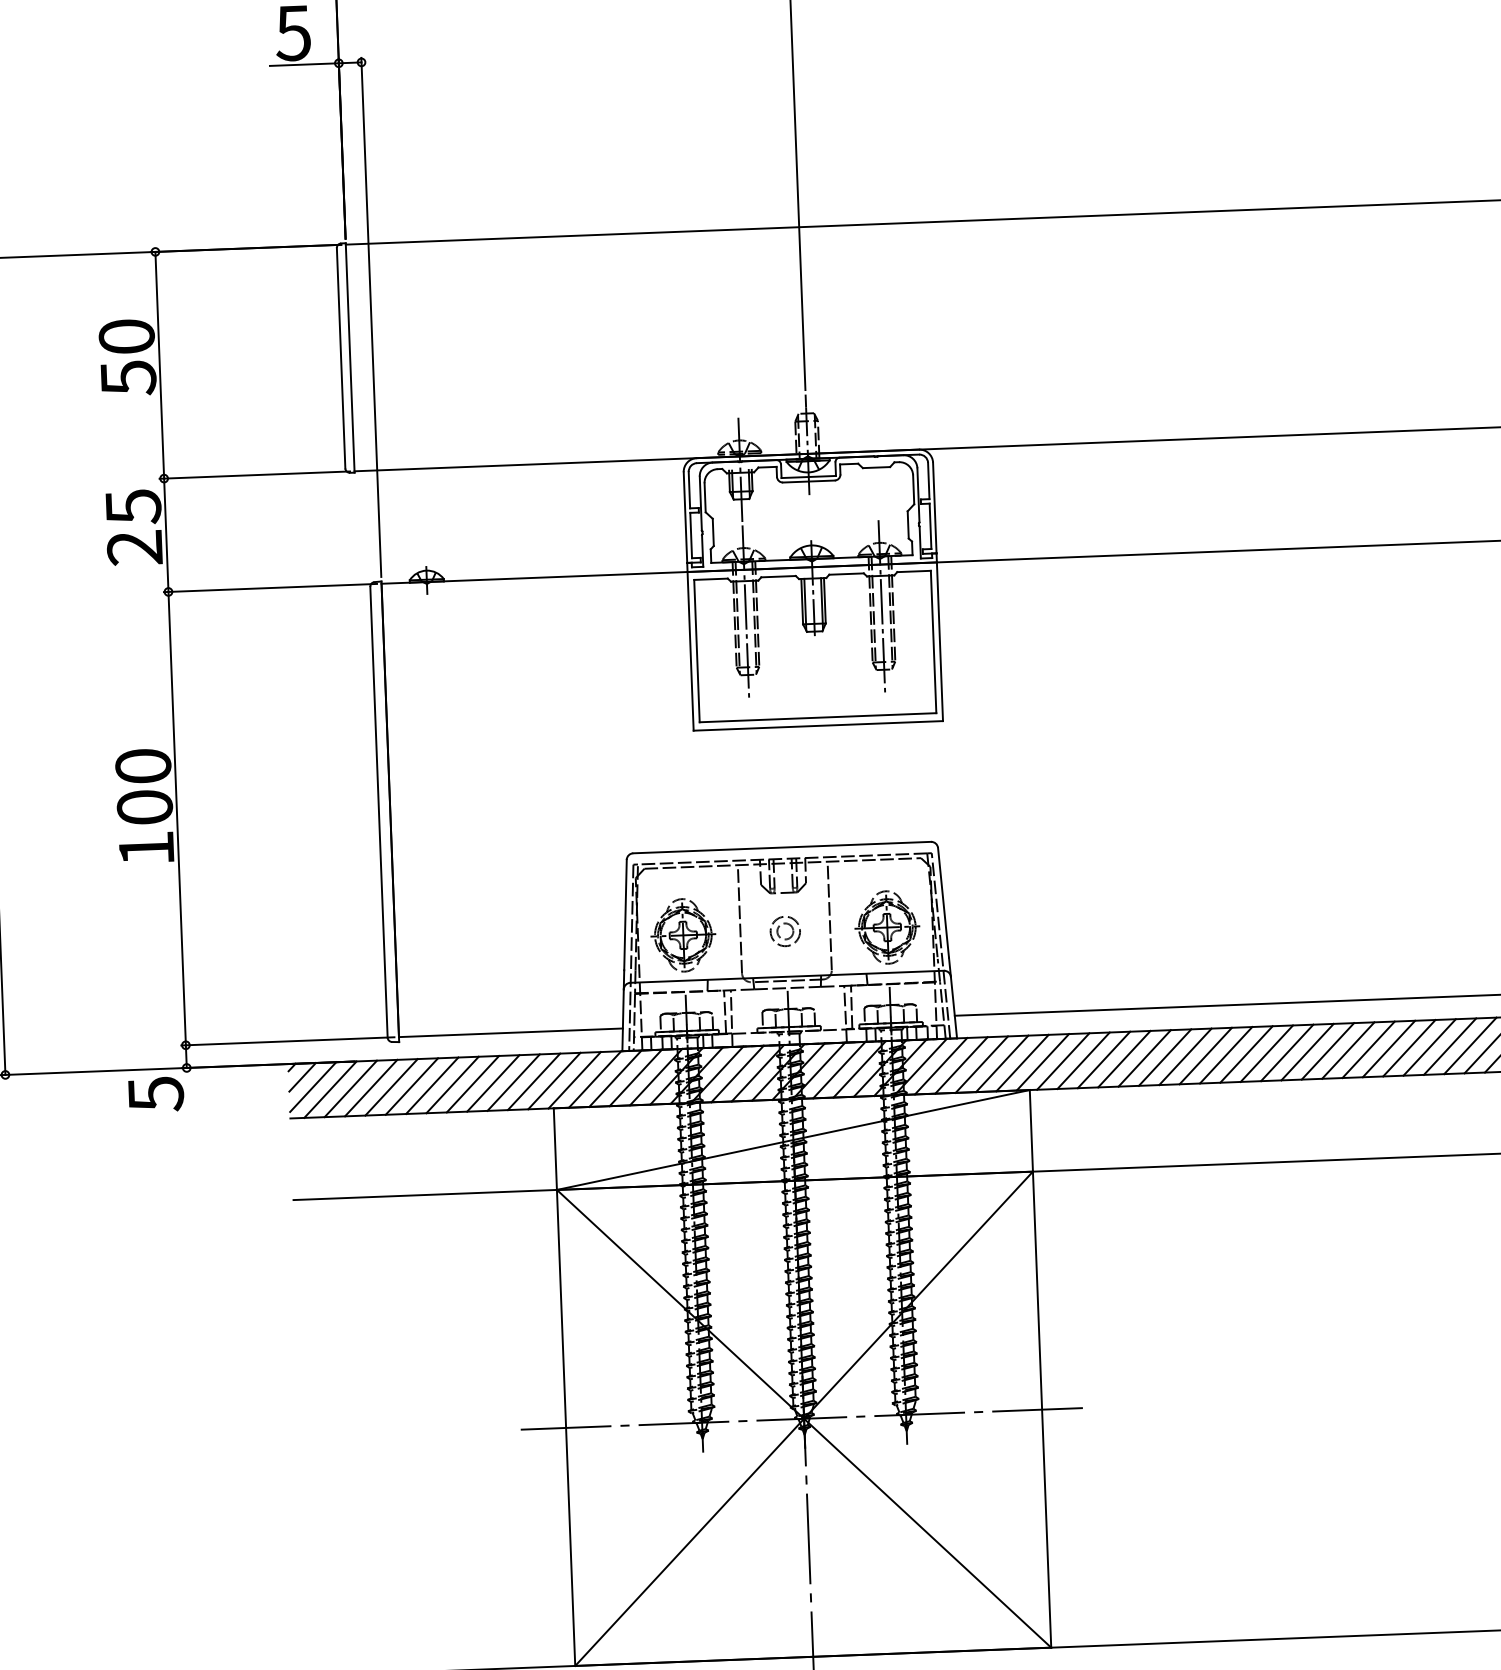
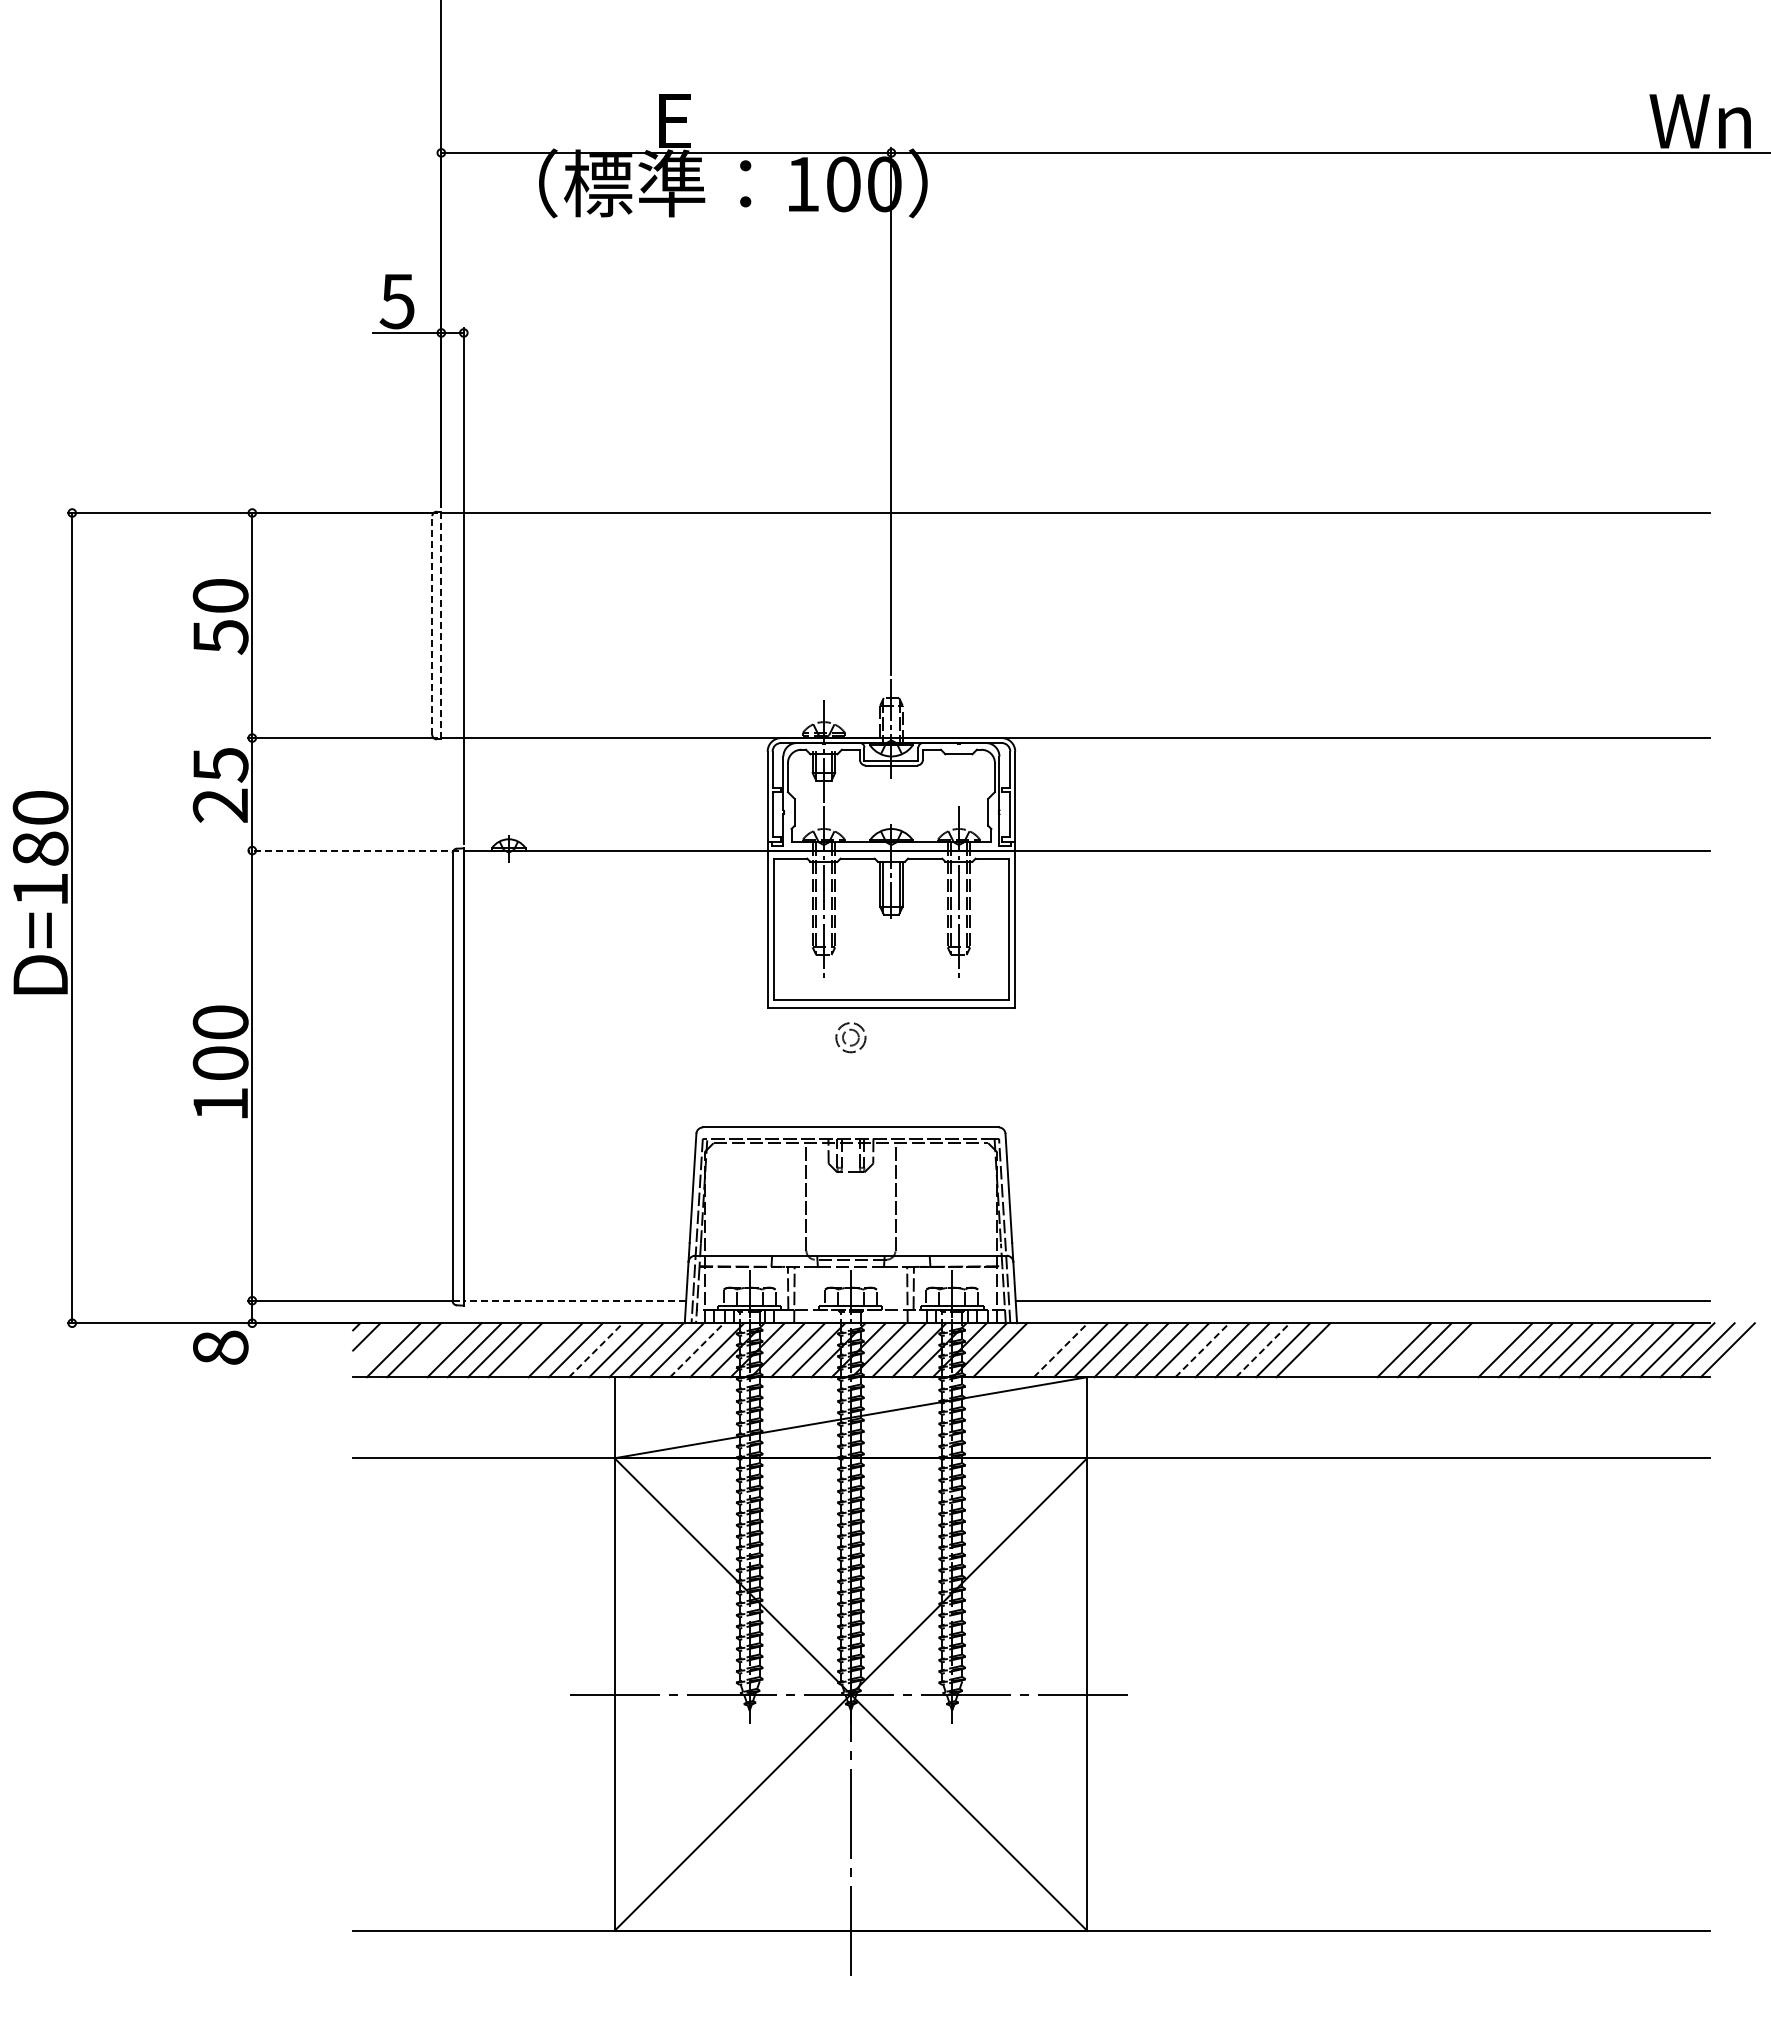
line: (350, 357) -> (441, 625), solid -> dashed
line: (341, 358) -> (432, 625), solid -> dashed
line: (270, 587) -> (353, 850), solid -> dashed
part: (887, 927) -> (952, 1210), removed
part: (778, 929) -> (844, 1035), moved
part: (683, 935) -> (749, 1210), removed
line: (510, 1032) -> (574, 1300), solid -> dashed
line: (1429, 1047) -> (1485, 1350), removed
line: (1409, 1048) -> (1465, 1350), removed
line: (1328, 1051) -> (1384, 1350), removed
line: (1308, 1052) -> (1364, 1350), removed
line: (1266, 1053) -> (1323, 1350), removed
line: (1286, 1053) -> (1343, 1350), removed
line: (1206, 1055) -> (1263, 1349), solid -> dashed
line: (1144, 1057) -> (1202, 1349), solid -> dashed
line: (1002, 1063) -> (1061, 1349), solid -> dashed
line: (981, 1064) -> (1040, 1350), removed
line: (961, 1065) -> (1020, 1350), removed
line: (636, 1077) -> (697, 1349), solid -> dashed
line: (534, 1081) -> (596, 1349), solid -> dashed
line: (473, 1084) -> (535, 1350), removed
line: (312, 1086) -> (376, 1346), removed
line: (371, 1088) -> (434, 1350), removed
text: (155, 1093) -> (220, 1347), 5 -> 8

